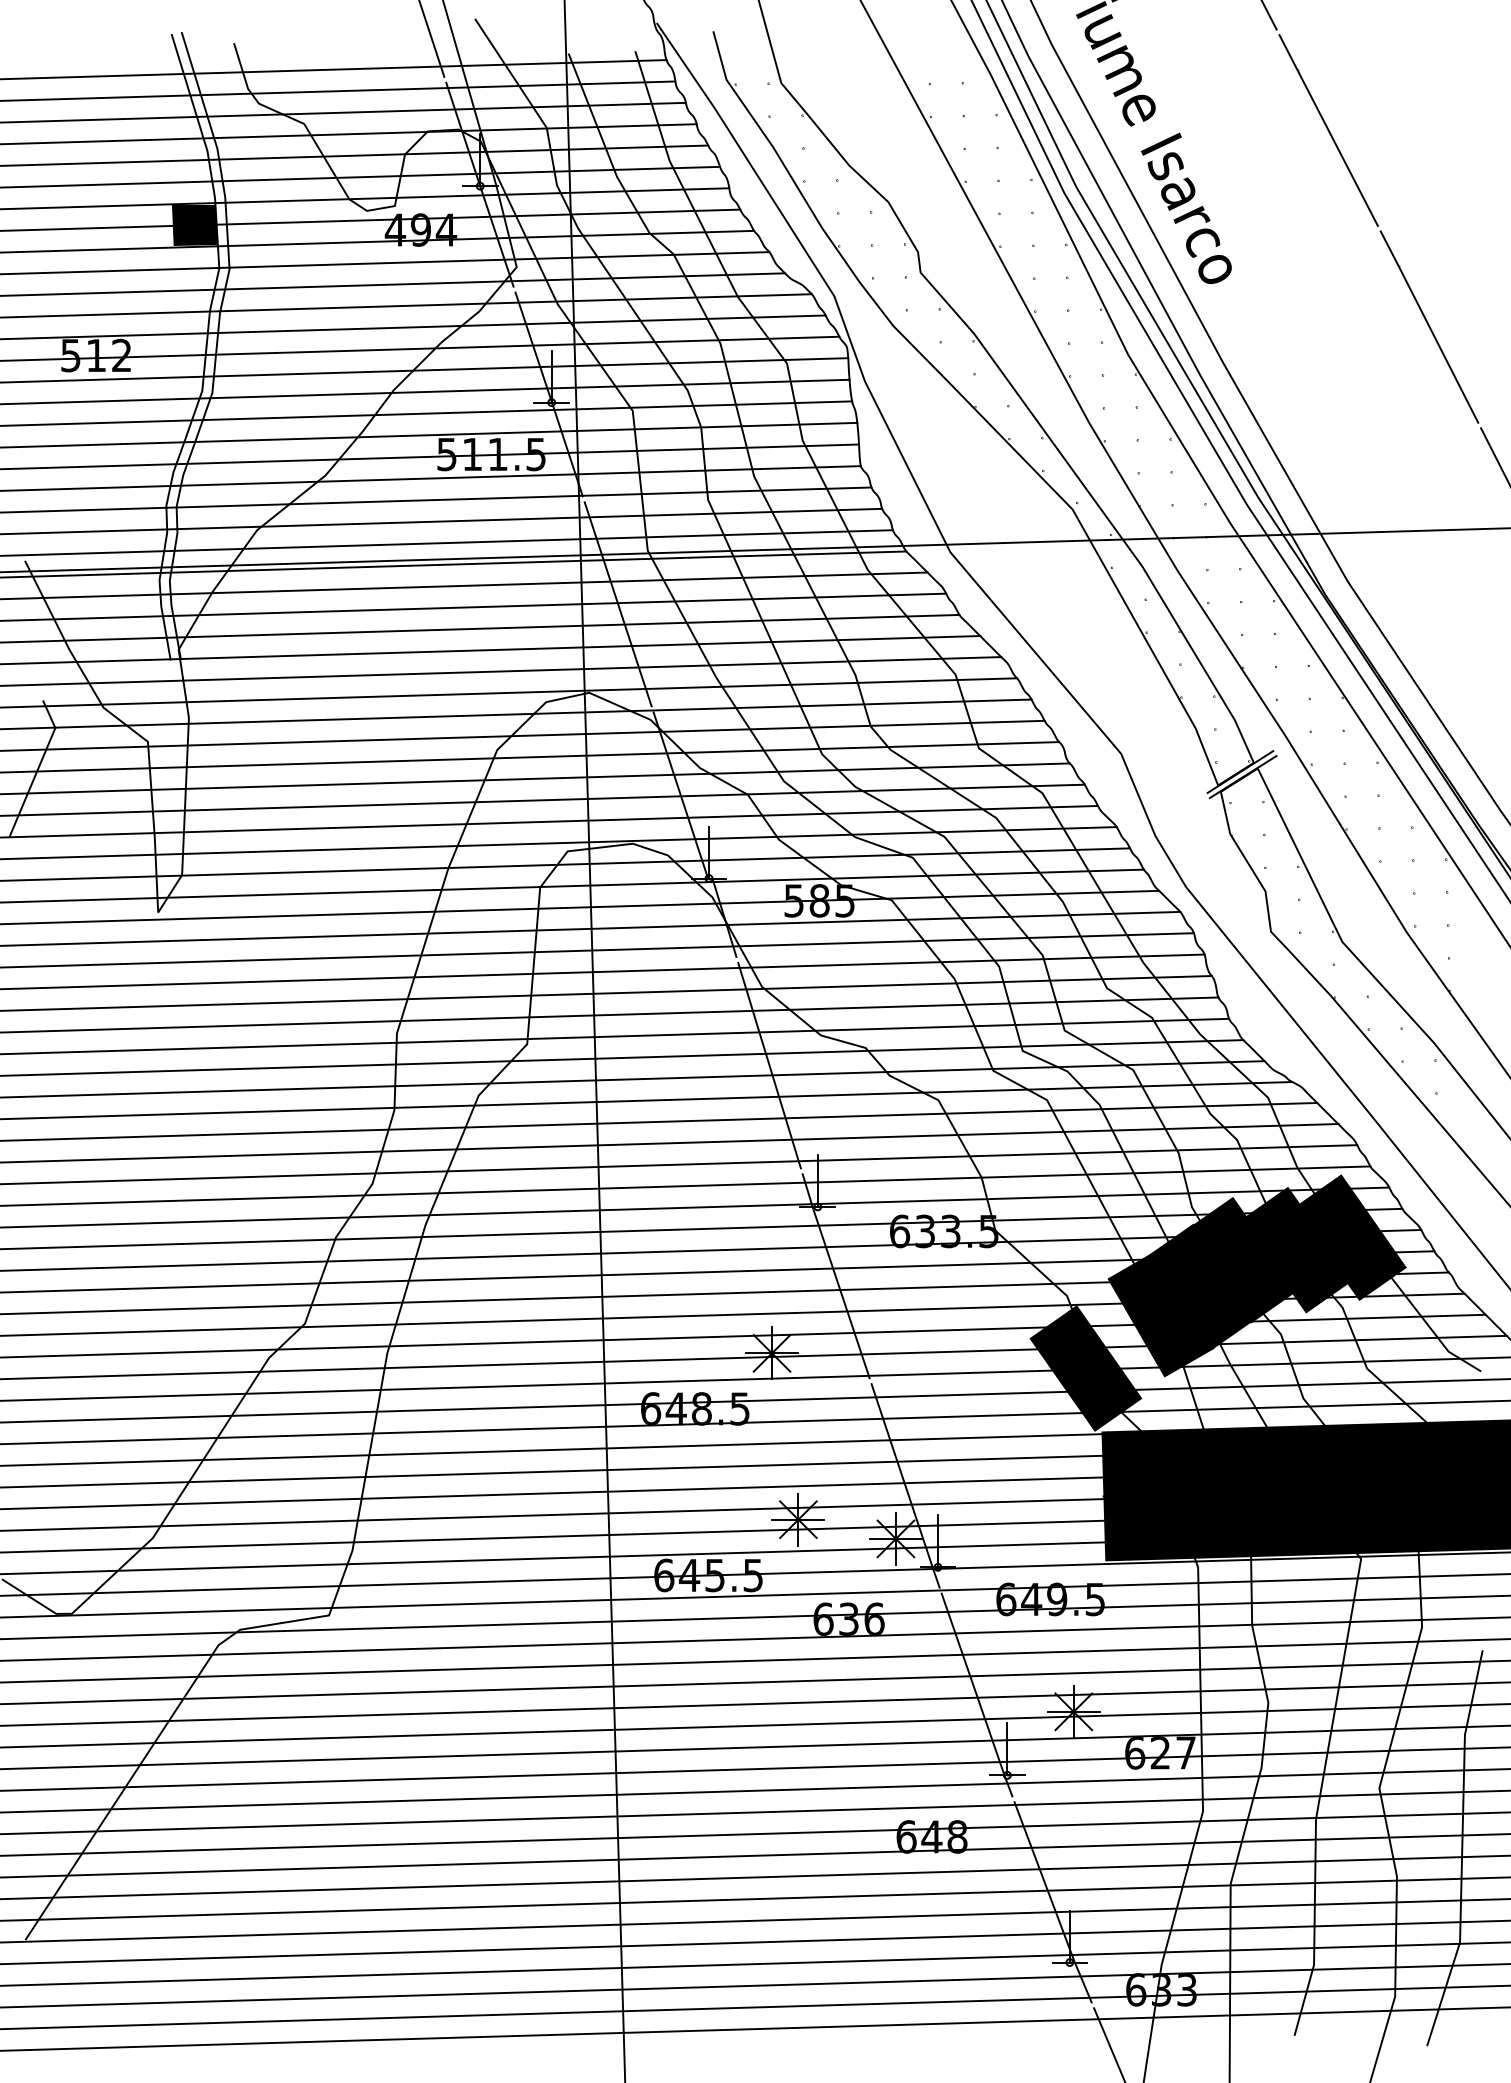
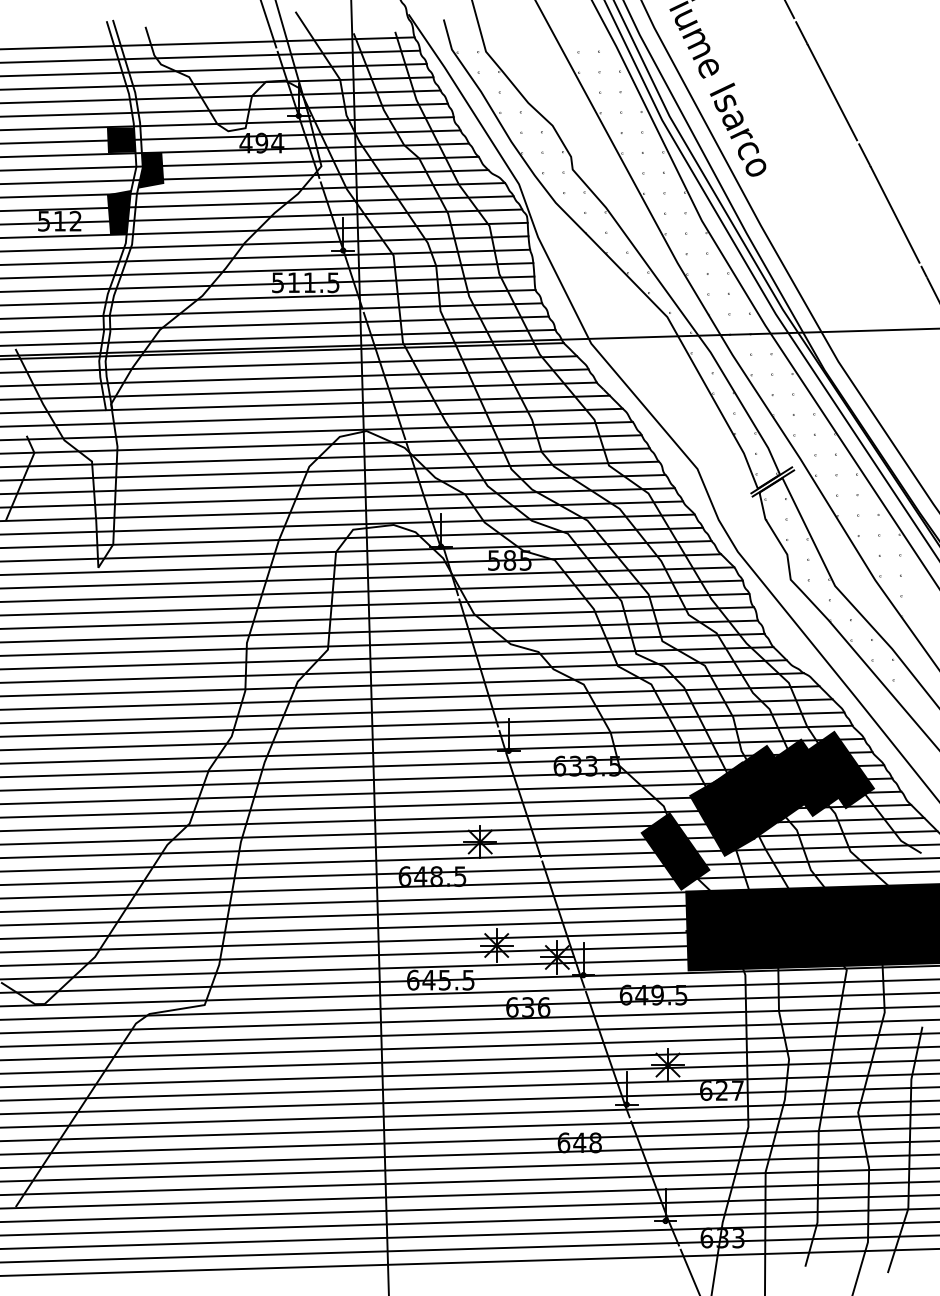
fill: (243, 272) -> (151, 169), added
fill: (190, 339) -> (118, 211), added

